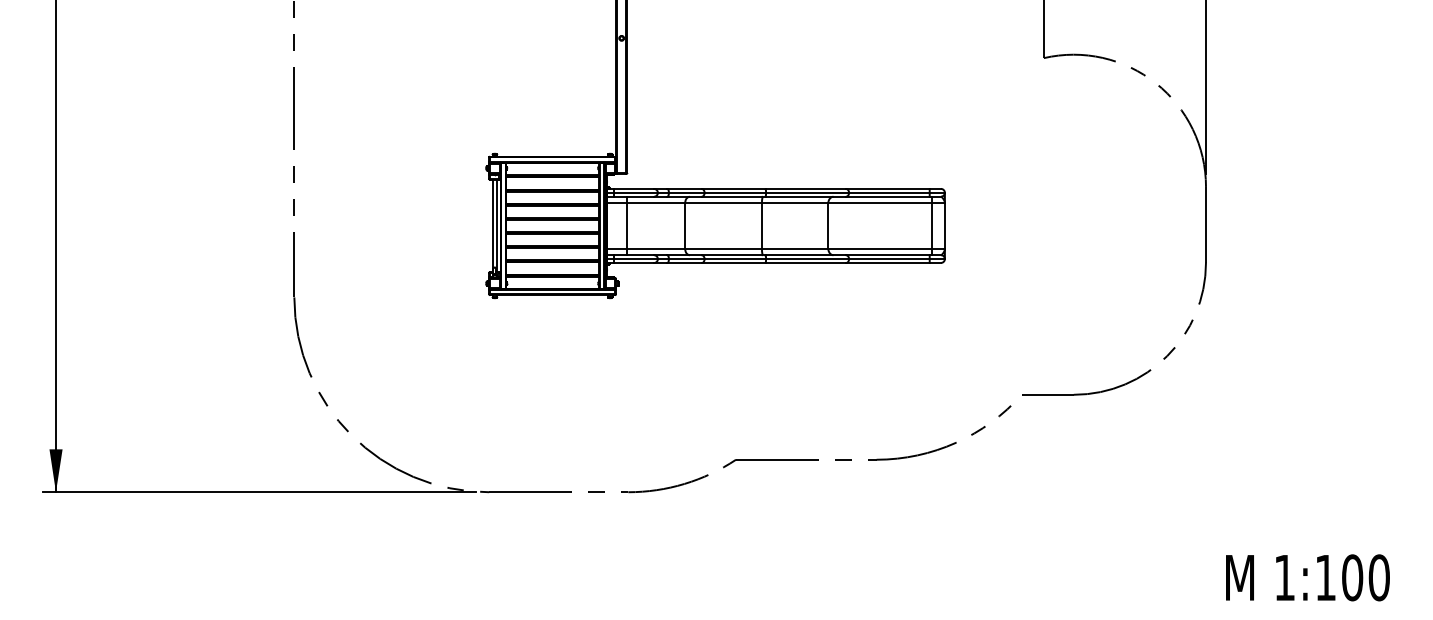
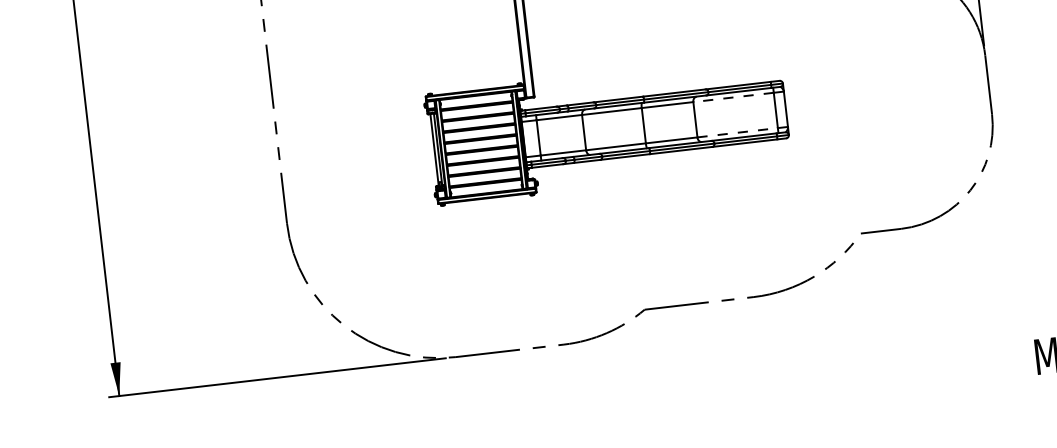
line: (880, 203) -> (733, 97), solid -> dashed
line: (880, 248) -> (737, 132), solid -> dashed

